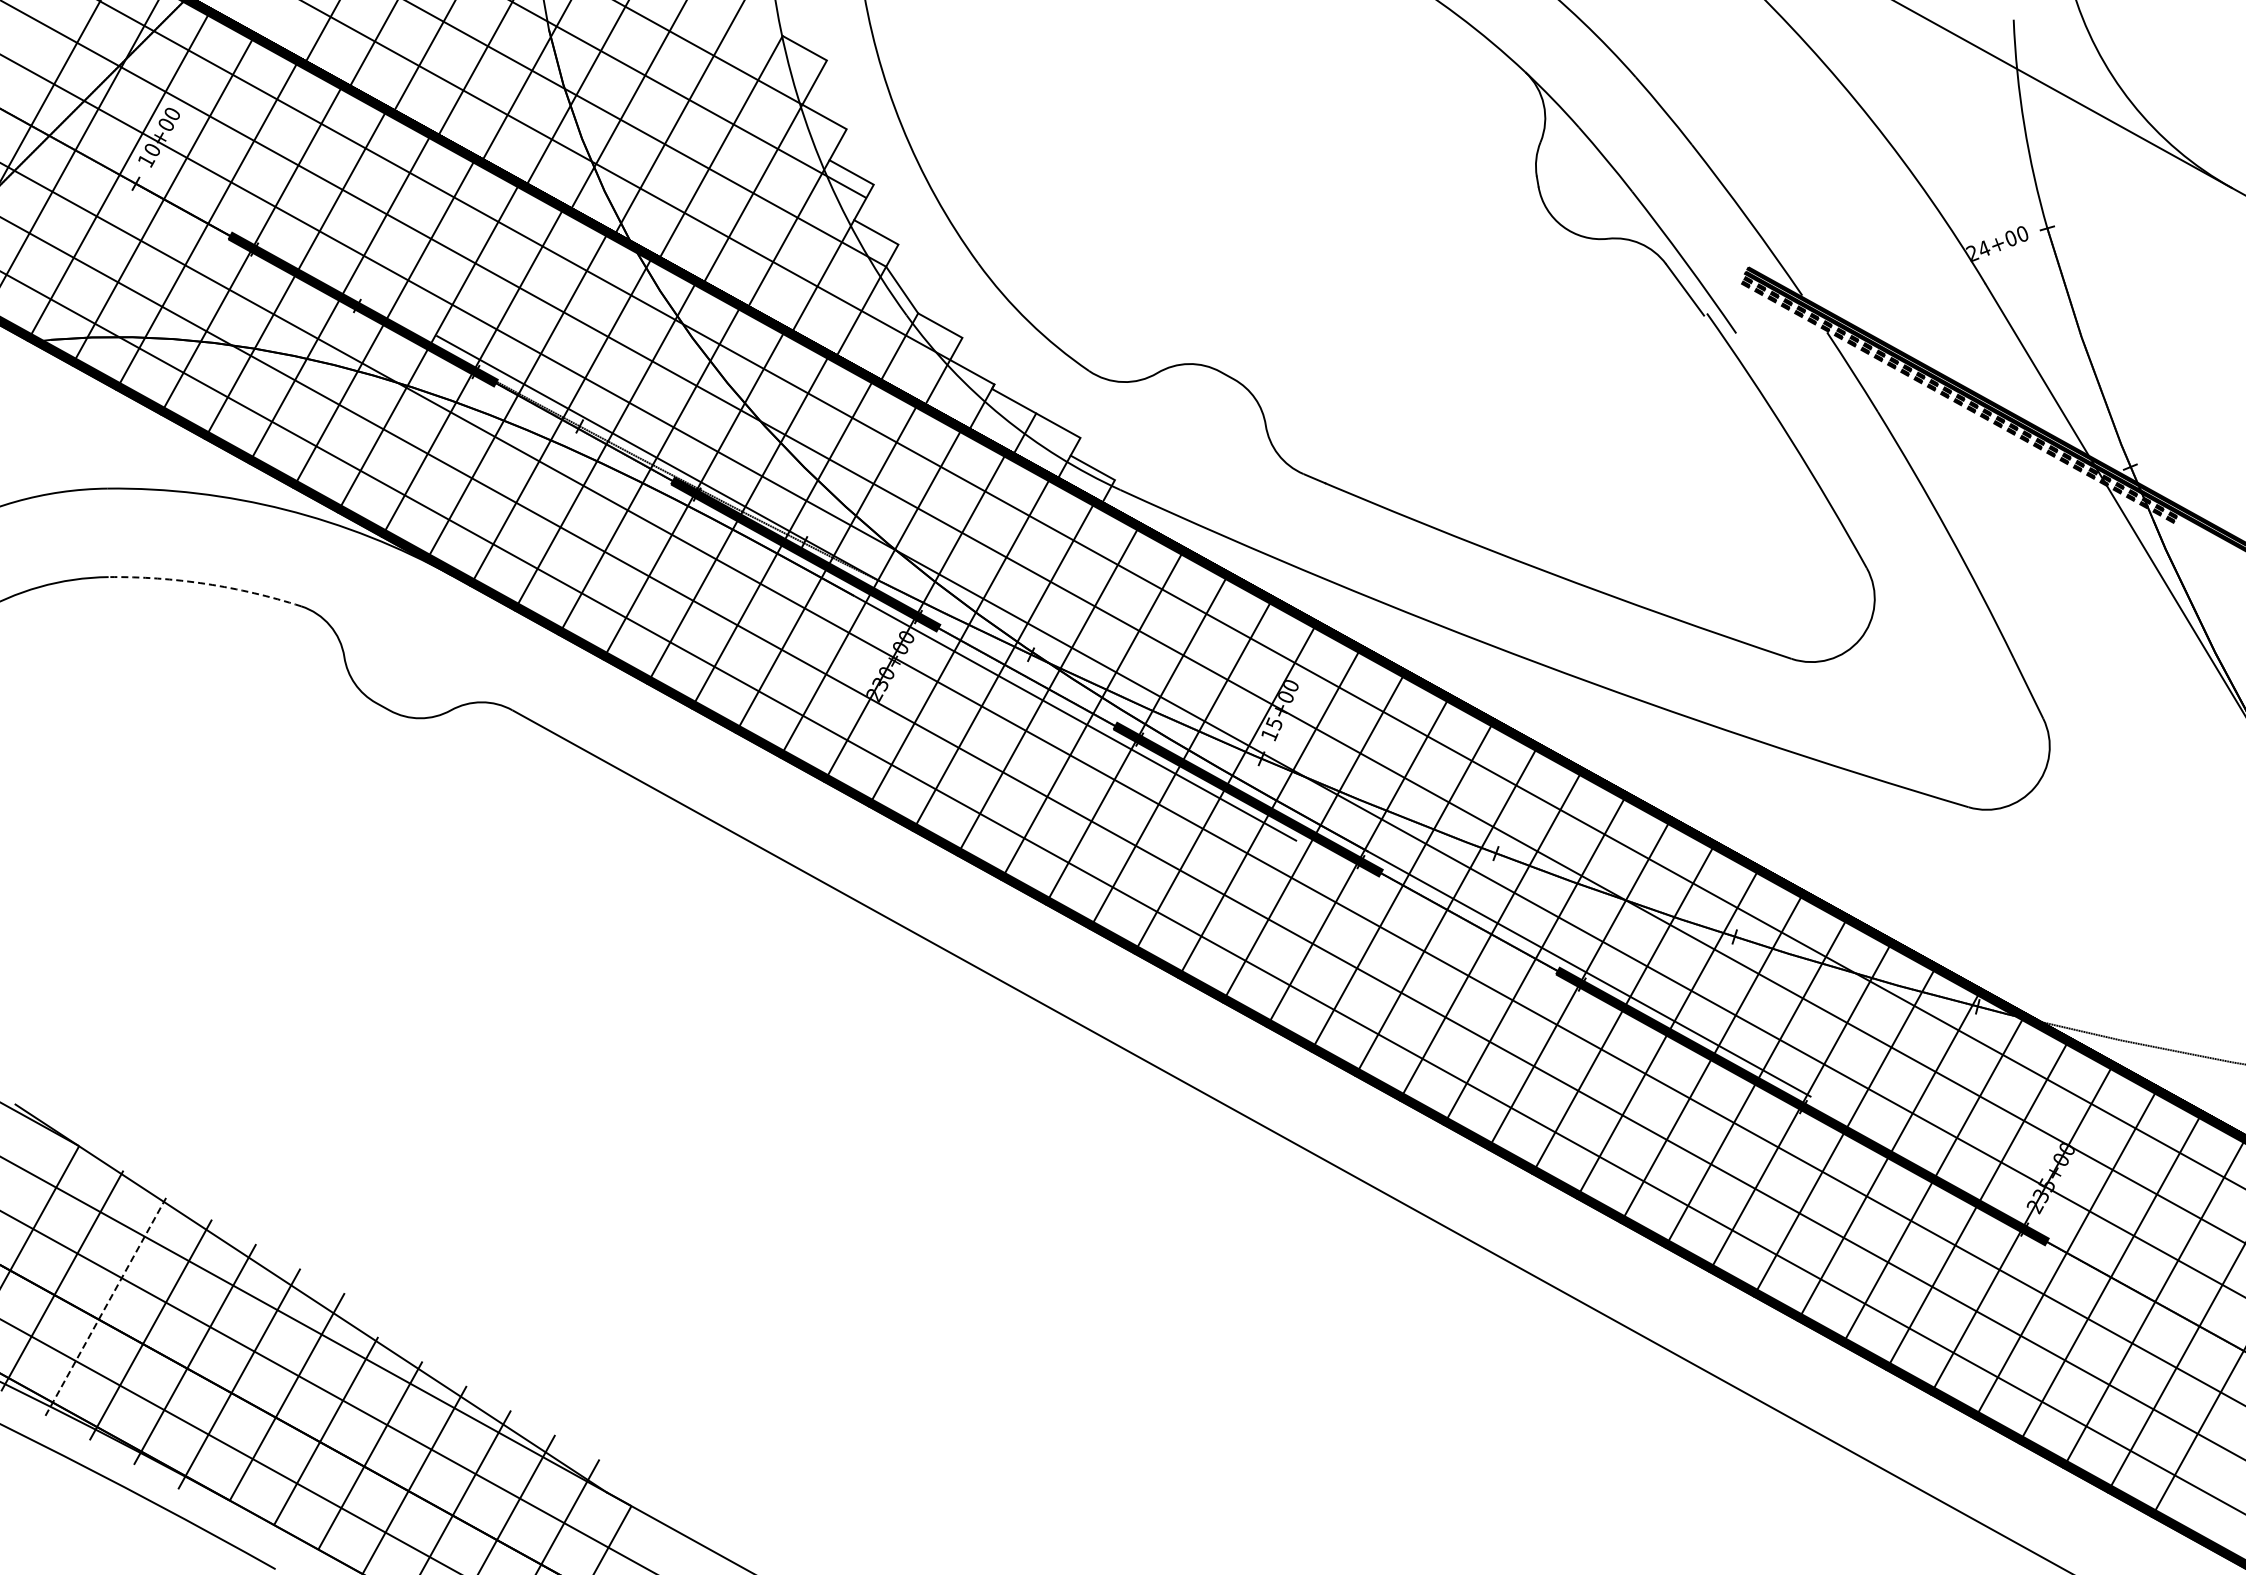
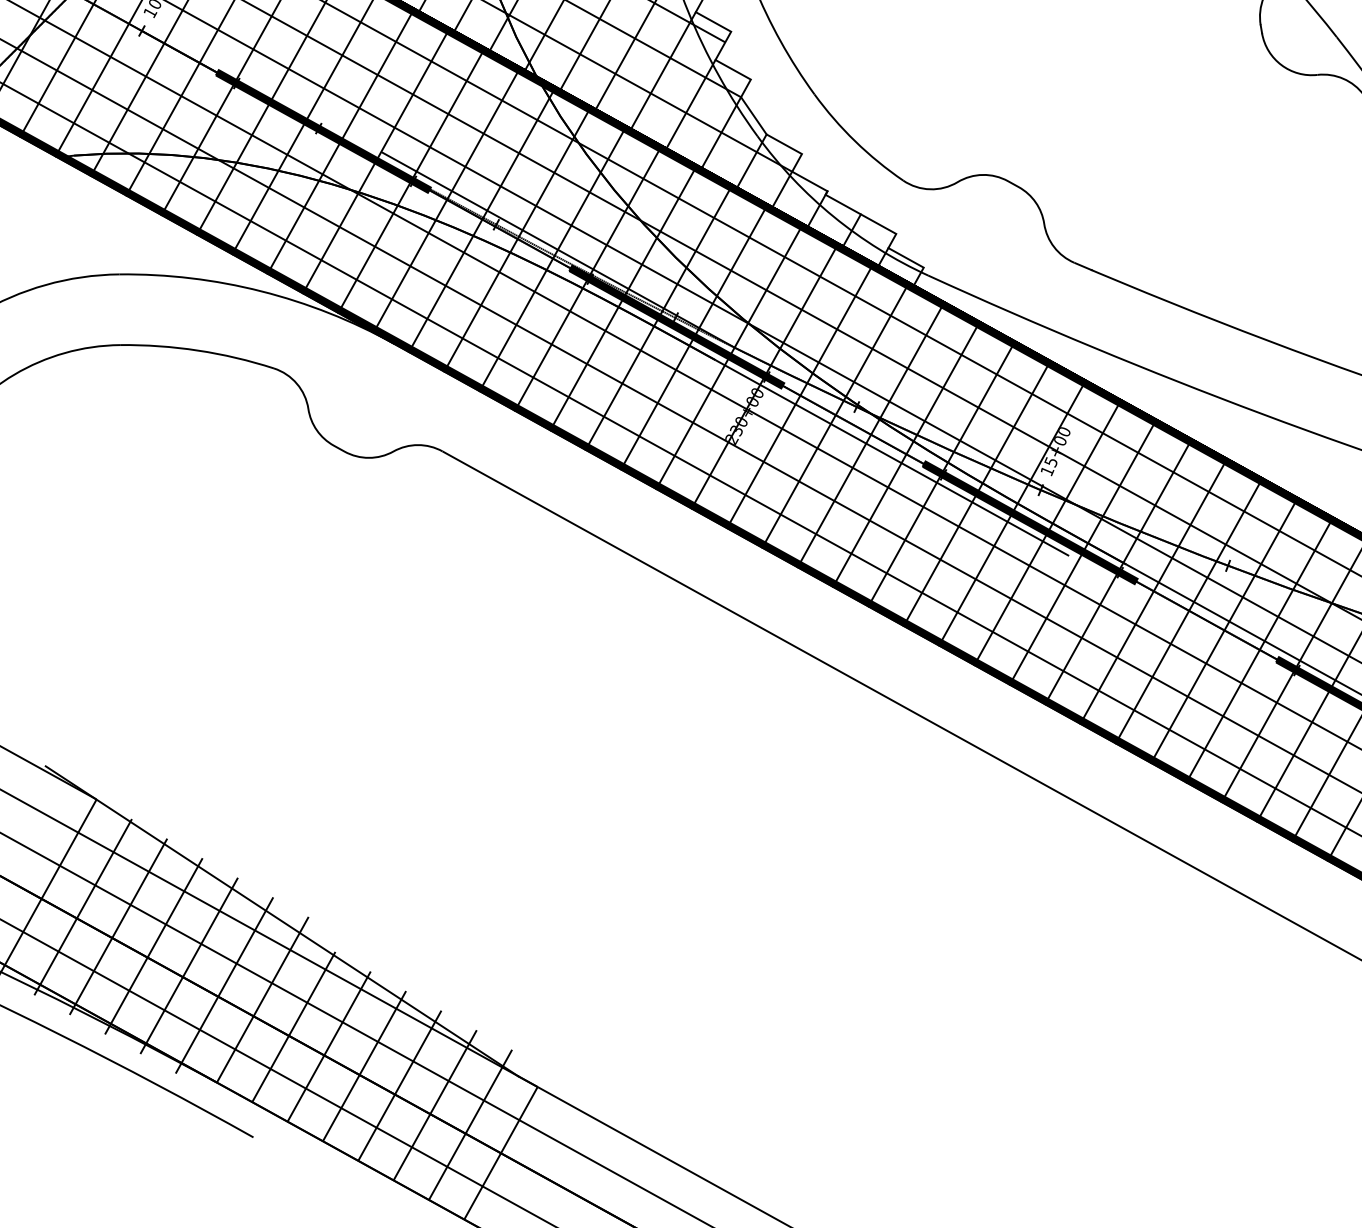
arc: (206, 583) -> (198, 350), dashed -> solid
line: (106, 1305) -> (118, 926), dashed -> solid

